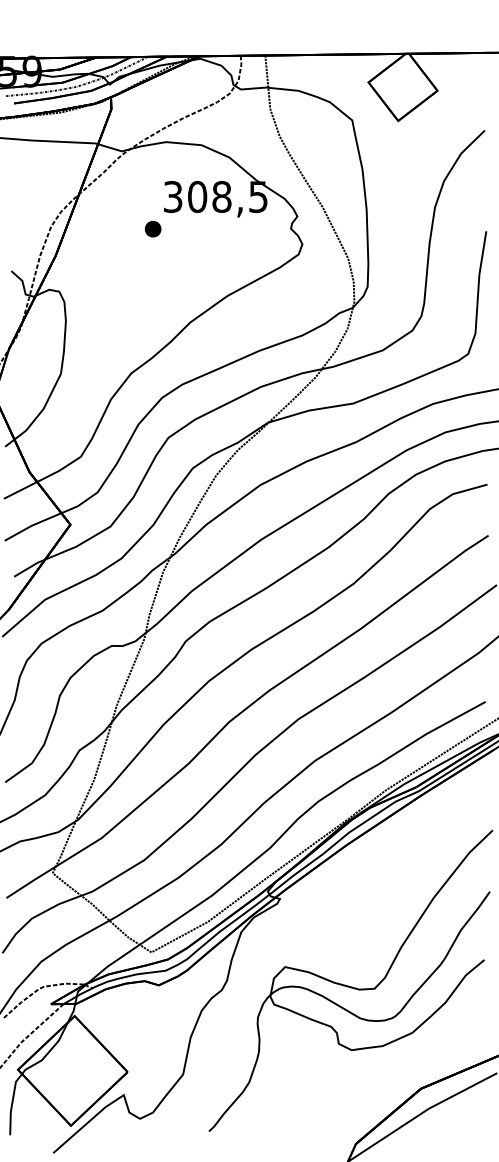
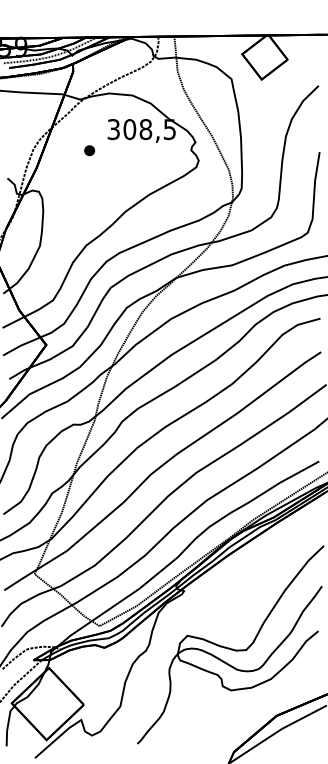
part: (152, 228) -> (89, 150), moved

